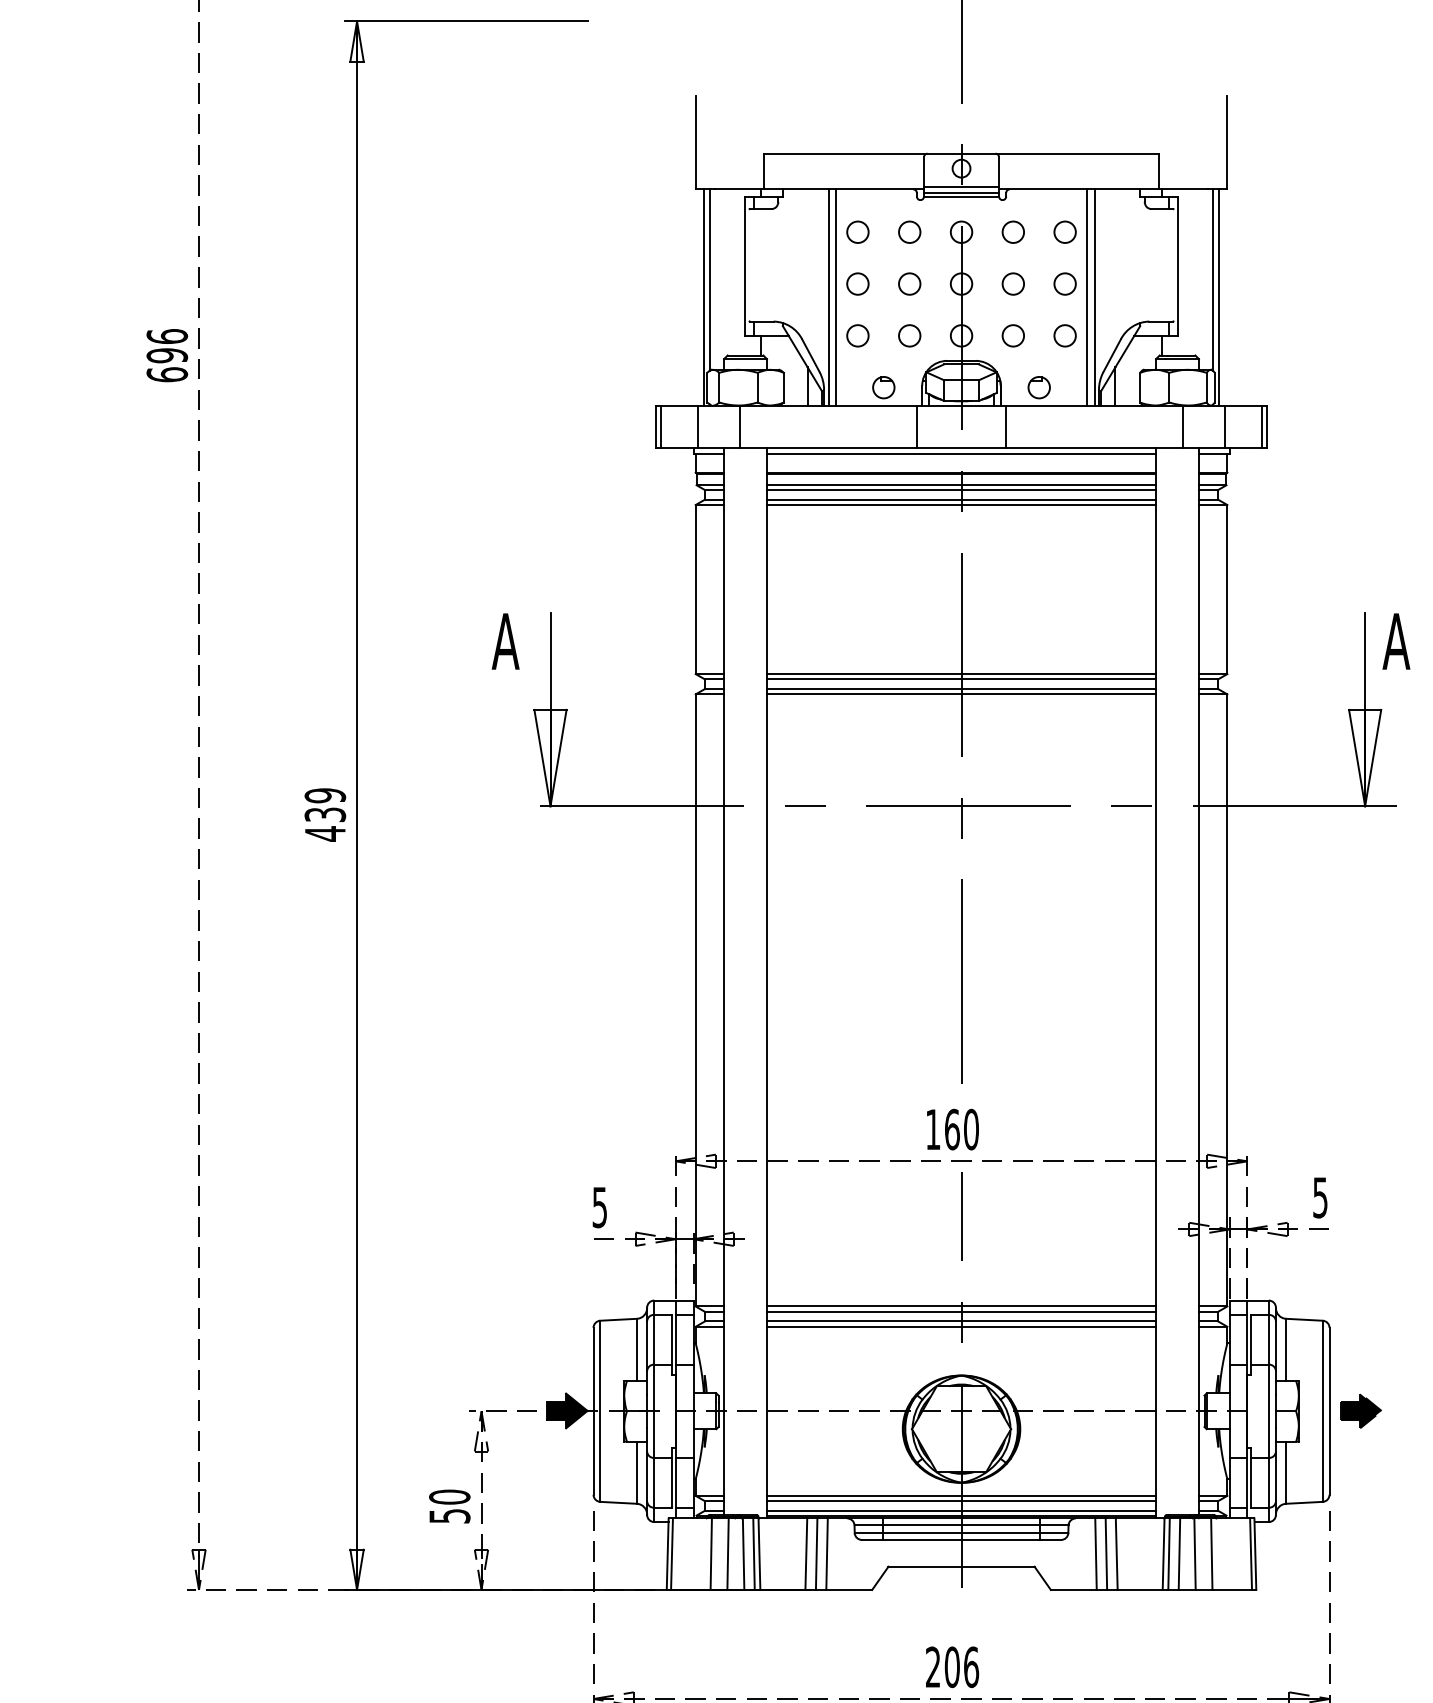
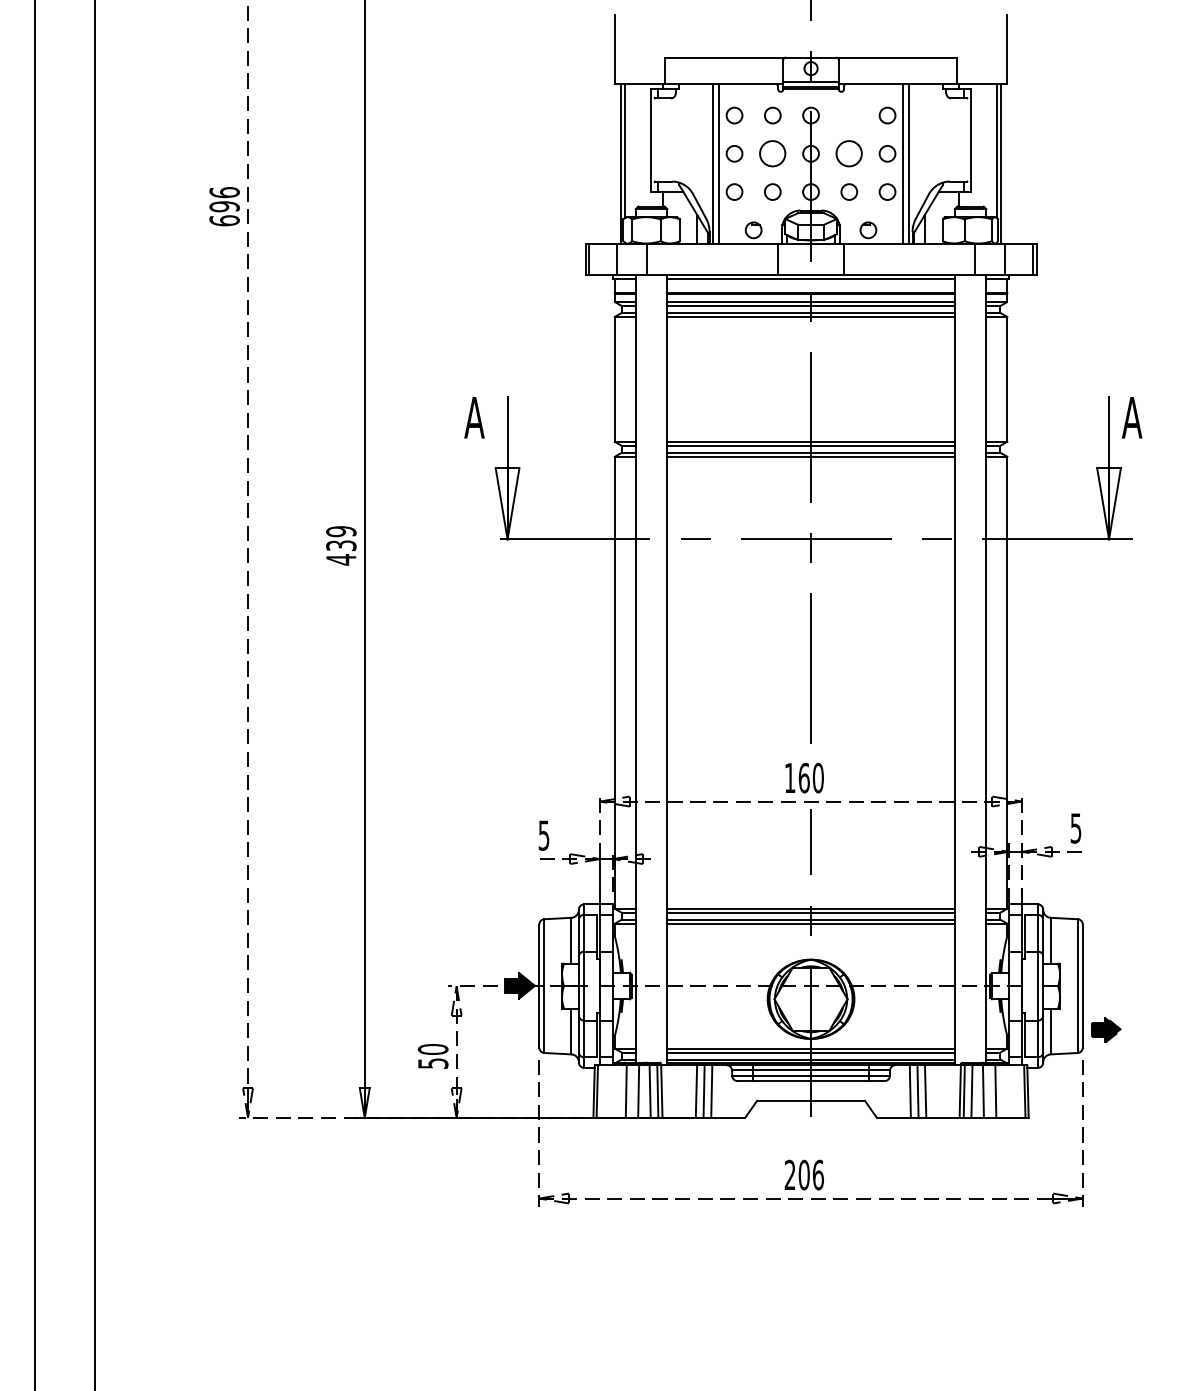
circle: (1013, 232) -> (849, 115), removed
circle: (909, 283) -> (772, 153), size x1.6
circle: (1013, 283) -> (849, 153), size x1.6
part: (1361, 1411) -> (1106, 1030), moved

